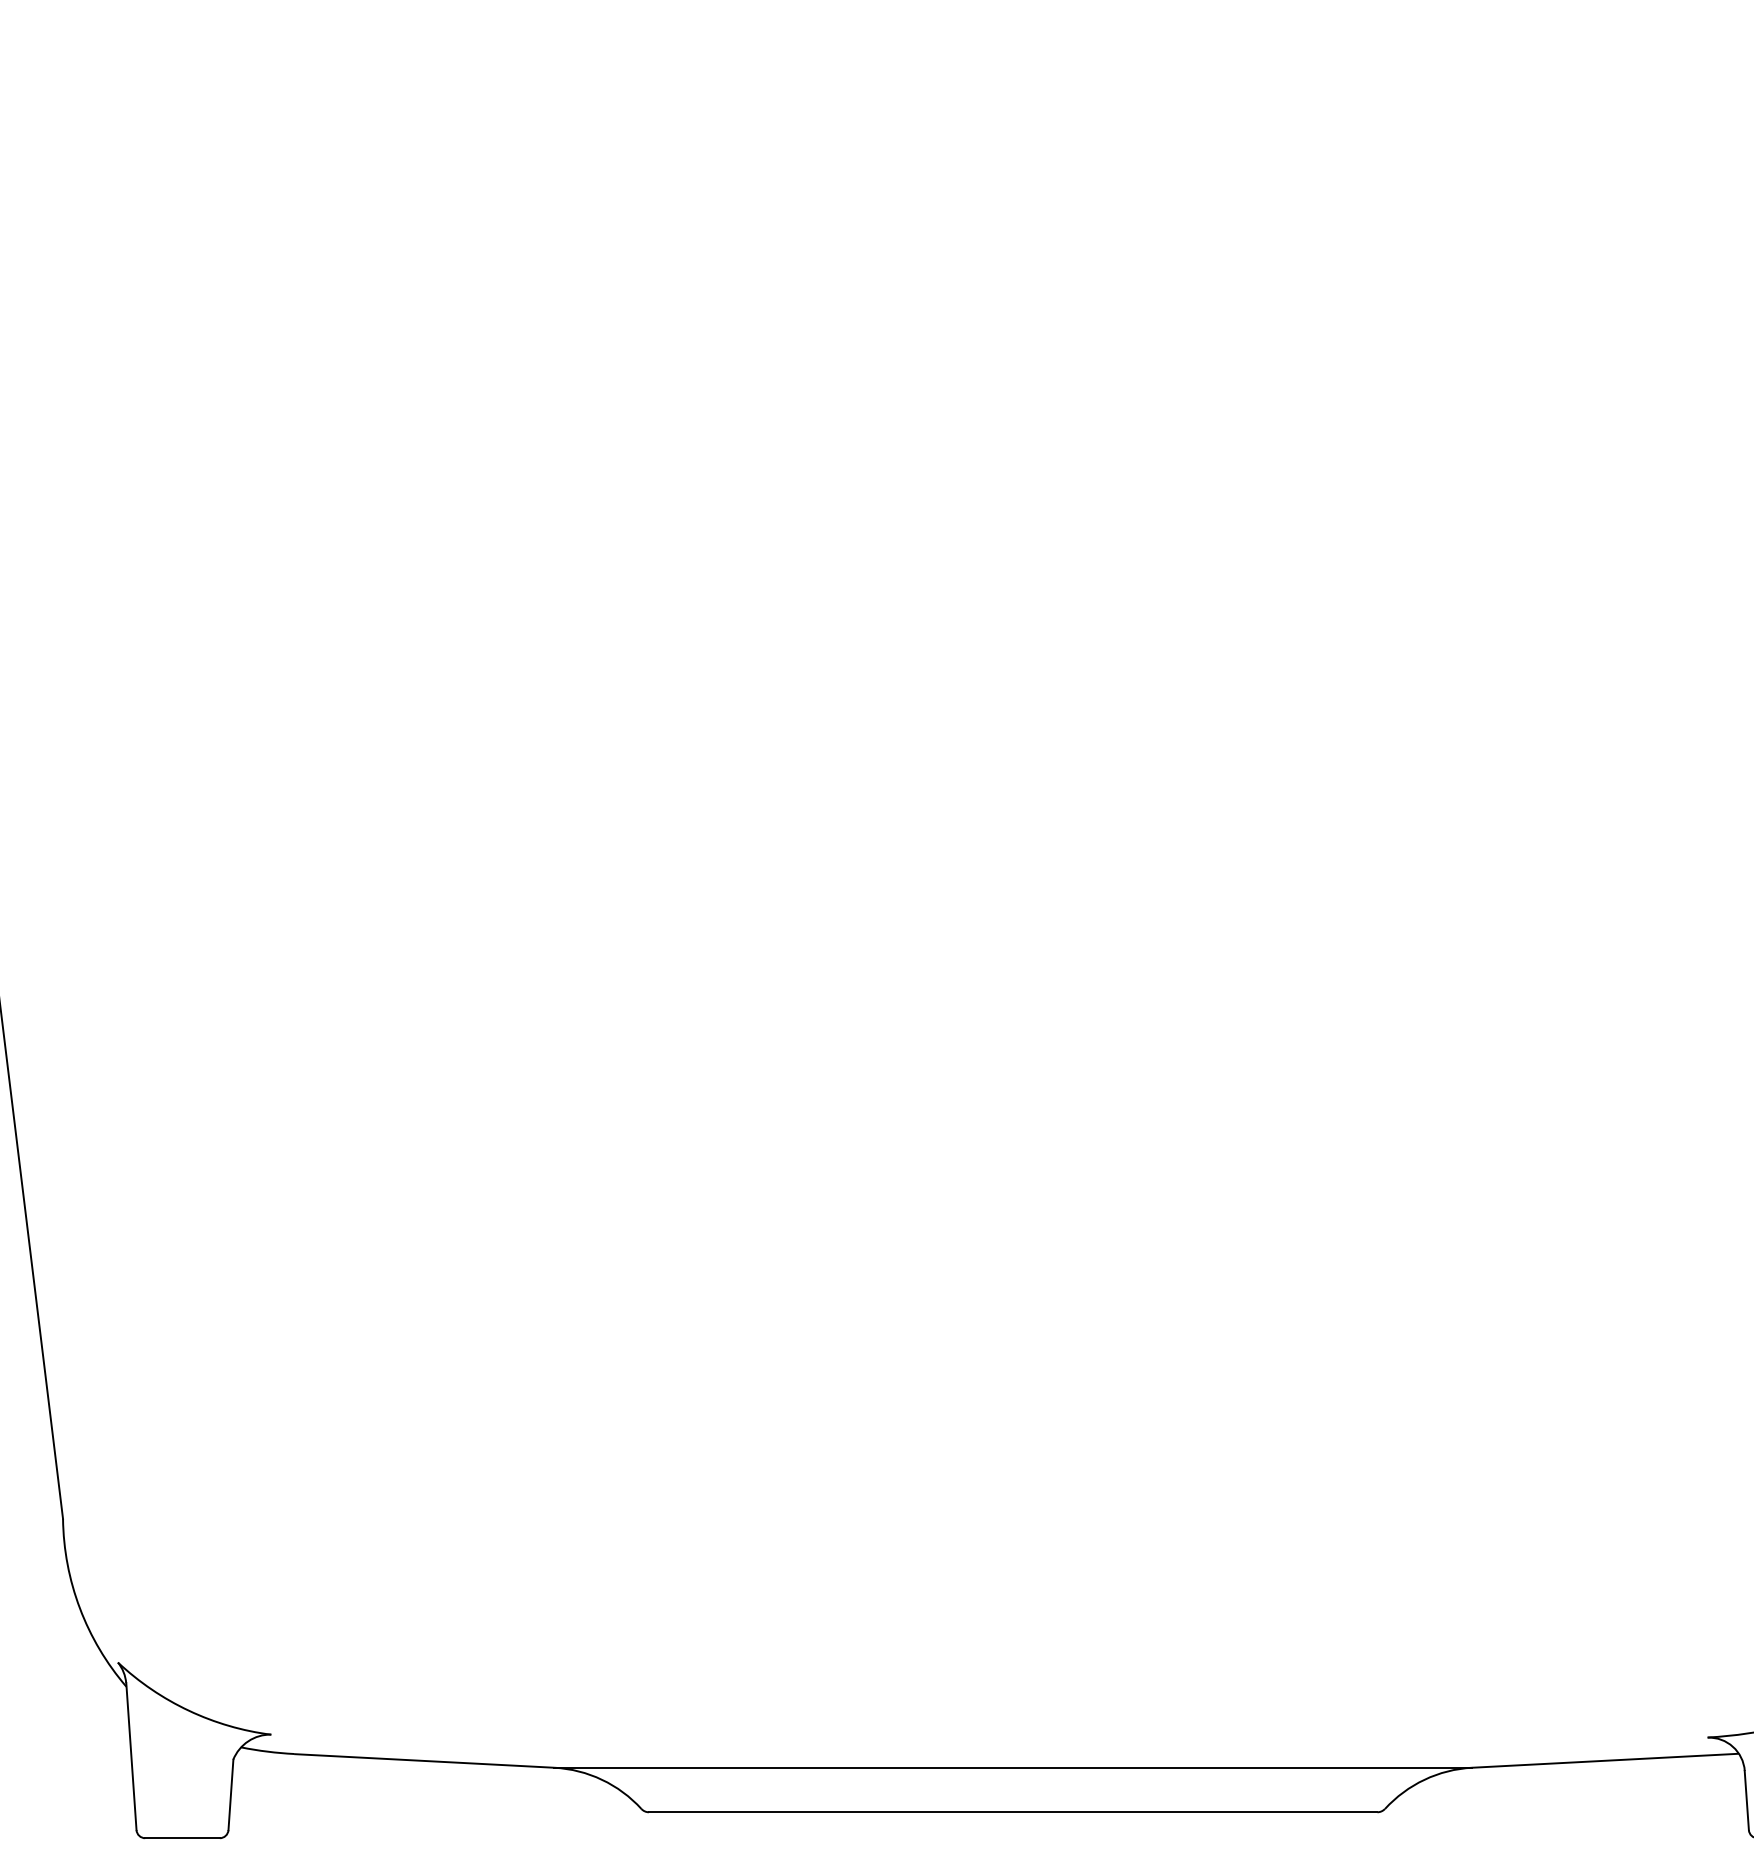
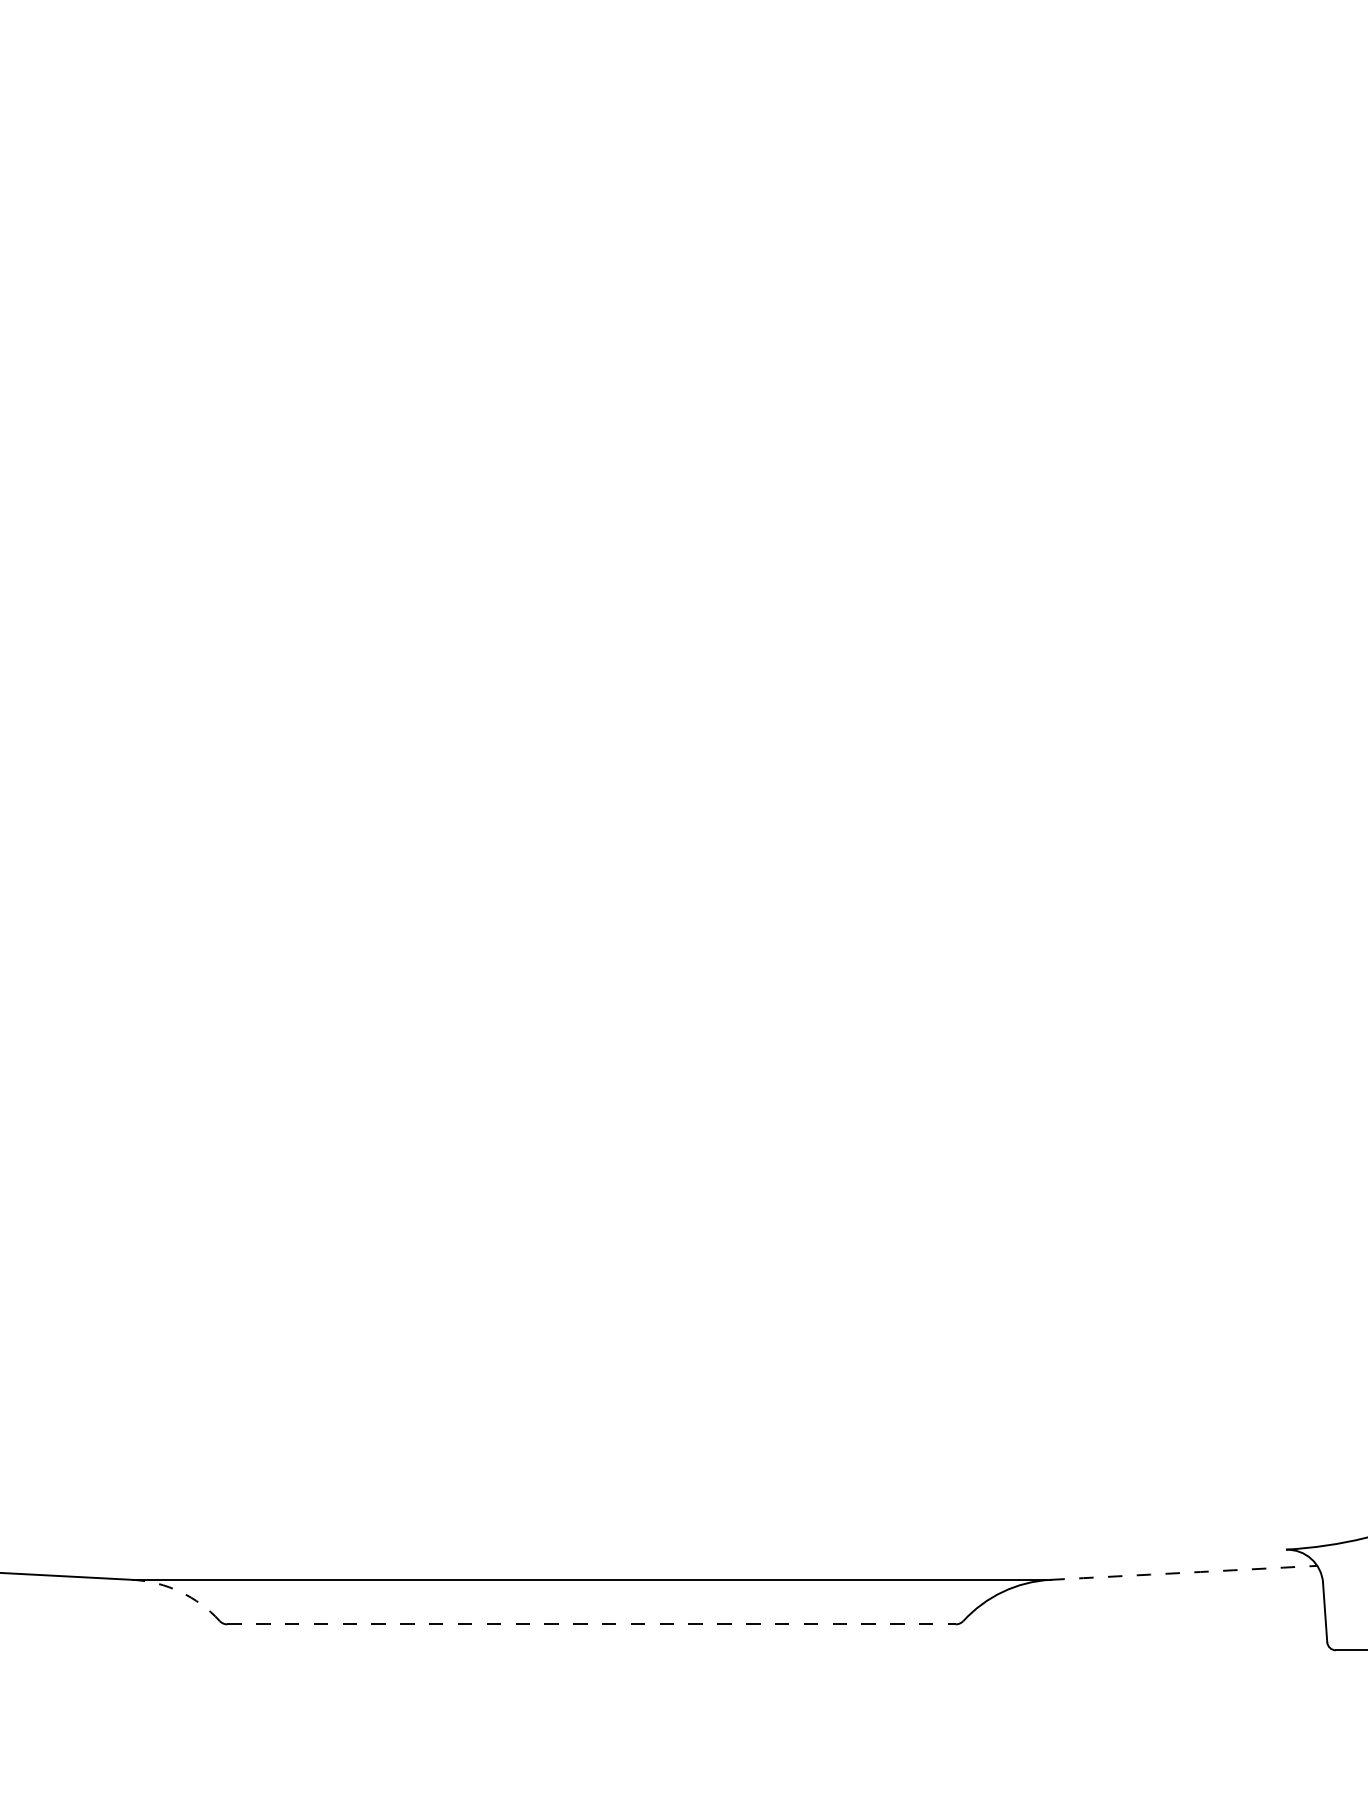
arc: (1605, 1760) -> (1183, 1572), solid -> dashed
arc: (602, 1779) -> (180, 1591), solid -> dashed
line: (1013, 1812) -> (591, 1624), solid -> dashed

